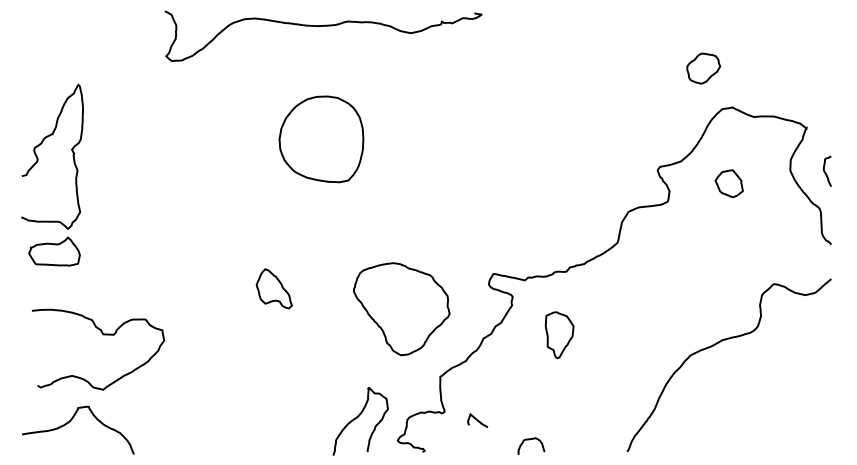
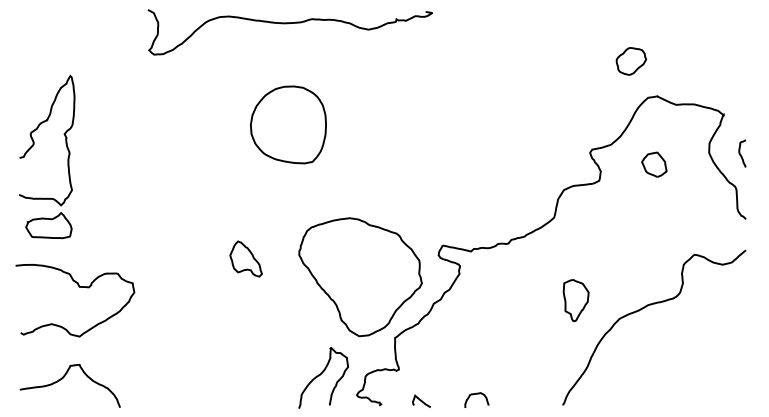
part: (401, 309) -> (360, 277), size x1.43
curve: (103, 335) -> (79, 287), moved
part: (558, 335) -> (575, 300), moved
curve: (477, 419) -> (421, 400), moved

